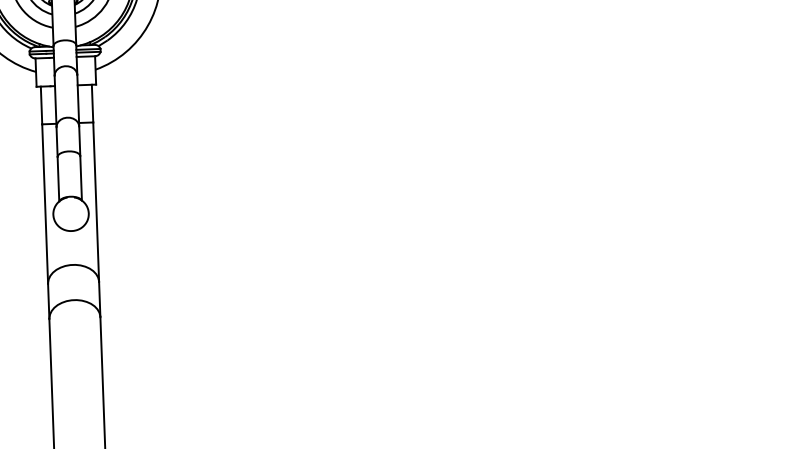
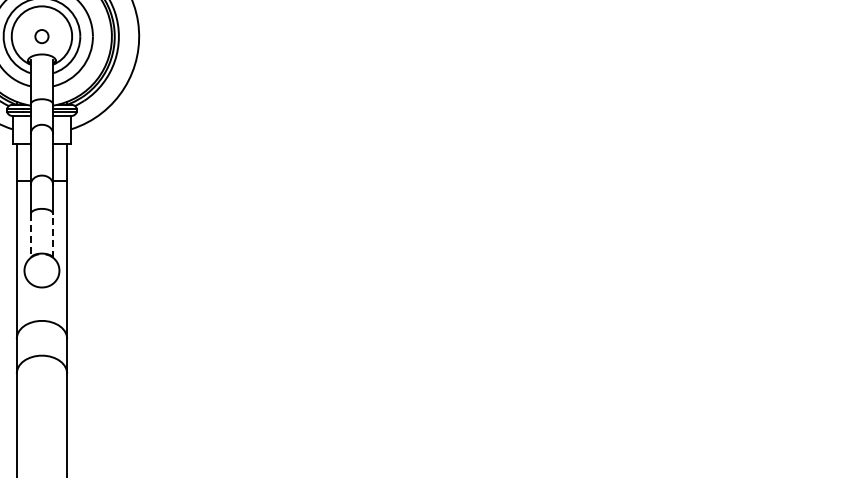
line: (81, 177) -> (53, 235), solid -> dashed
line: (58, 178) -> (30, 235), solid -> dashed

